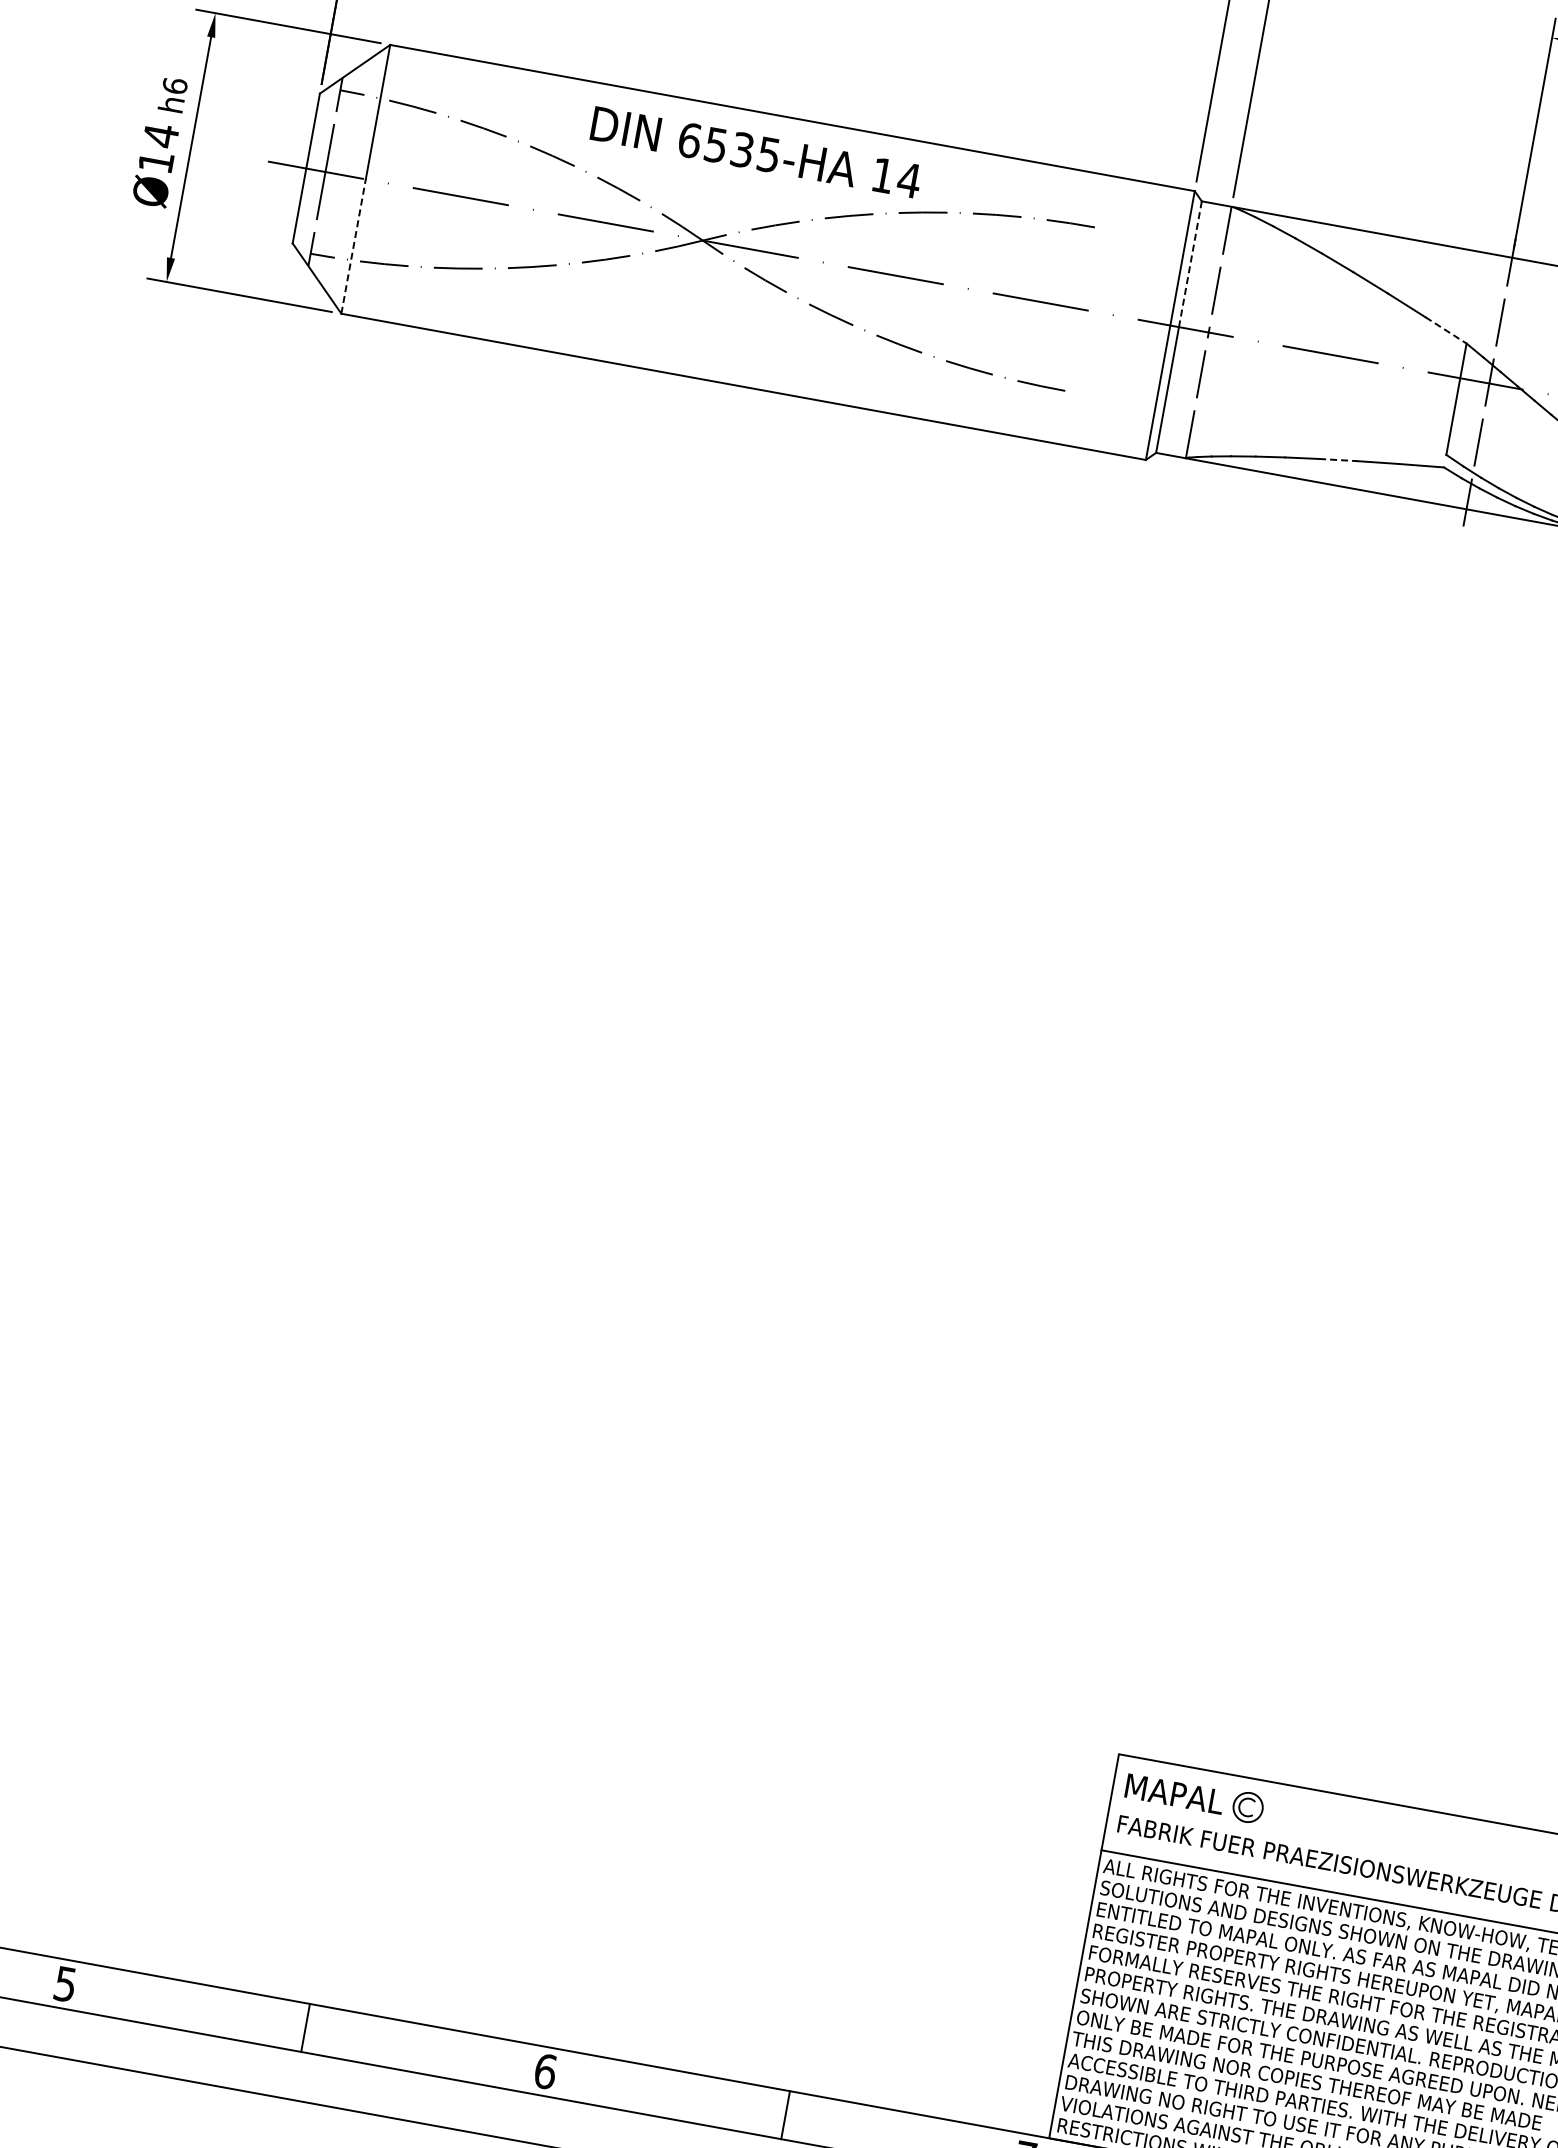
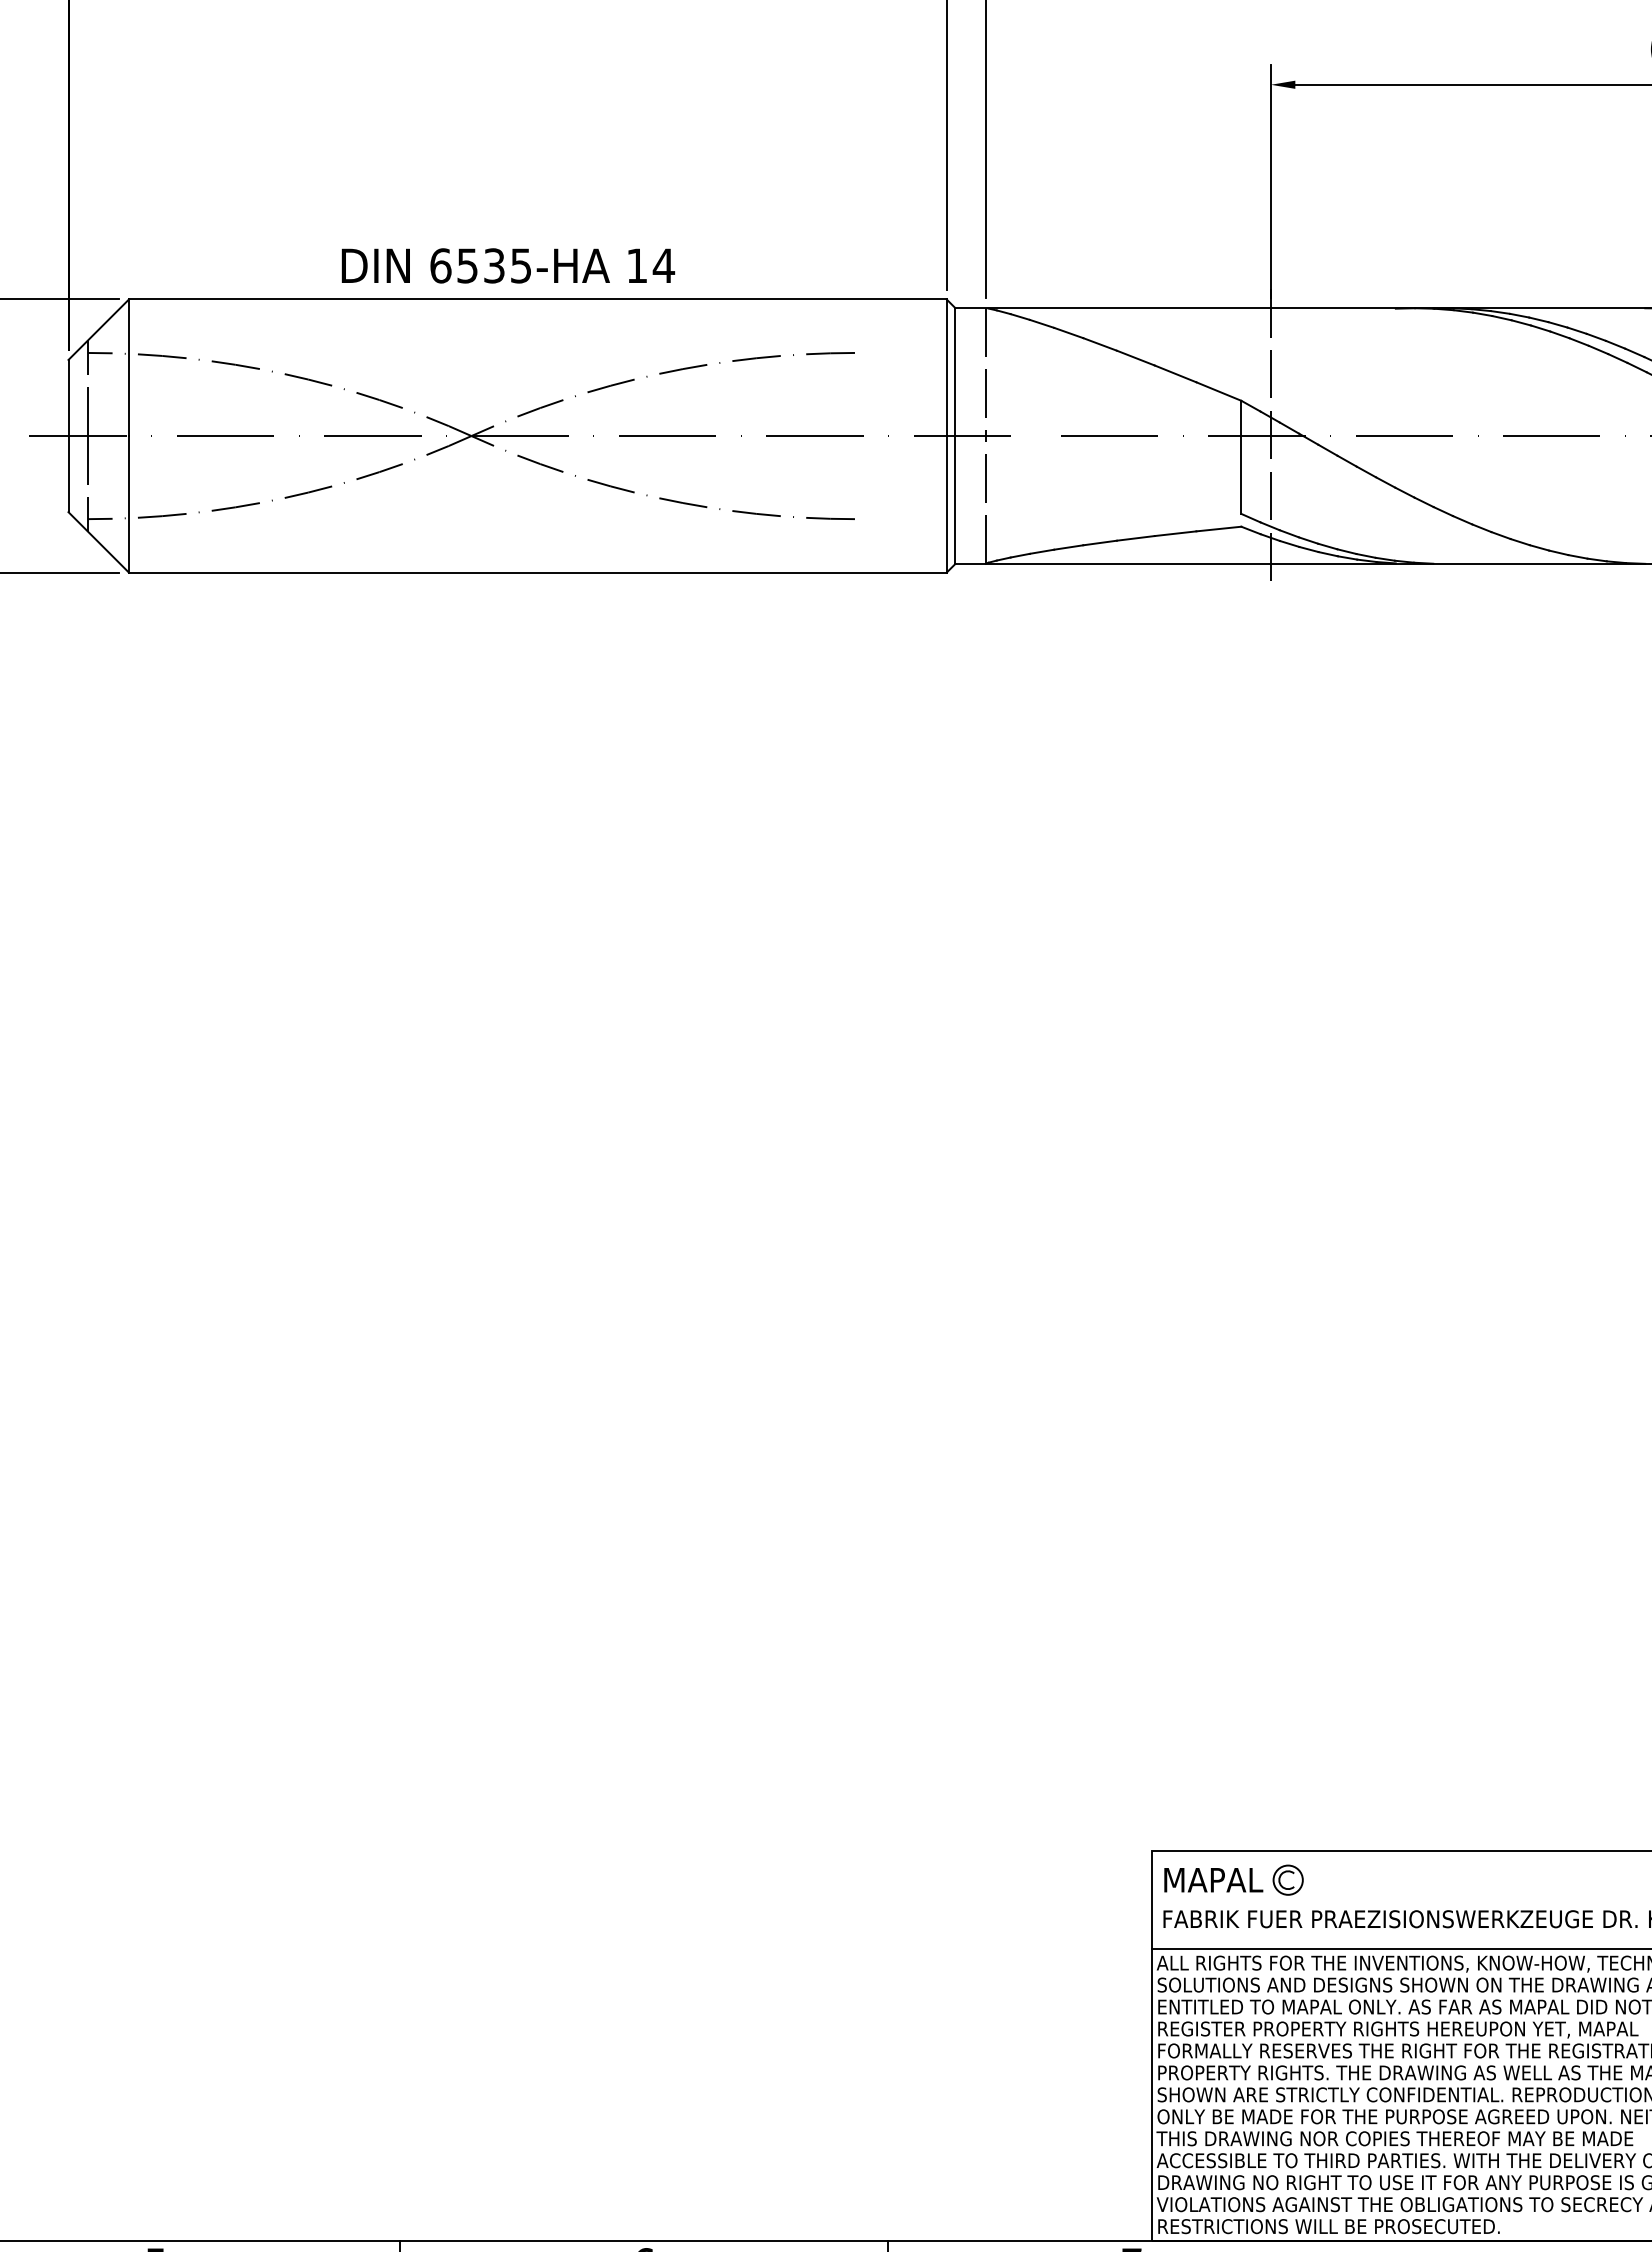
text: (756, 152) -> (508, 265), moved
line: (354, 245) -> (129, 503), dashed -> solid
line: (1190, 264) -> (955, 372), dashed -> solid
line: (1446, 330) -> (1219, 391), dashed -> solid
line: (1338, 460) -> (1136, 538), dashed -> solid

